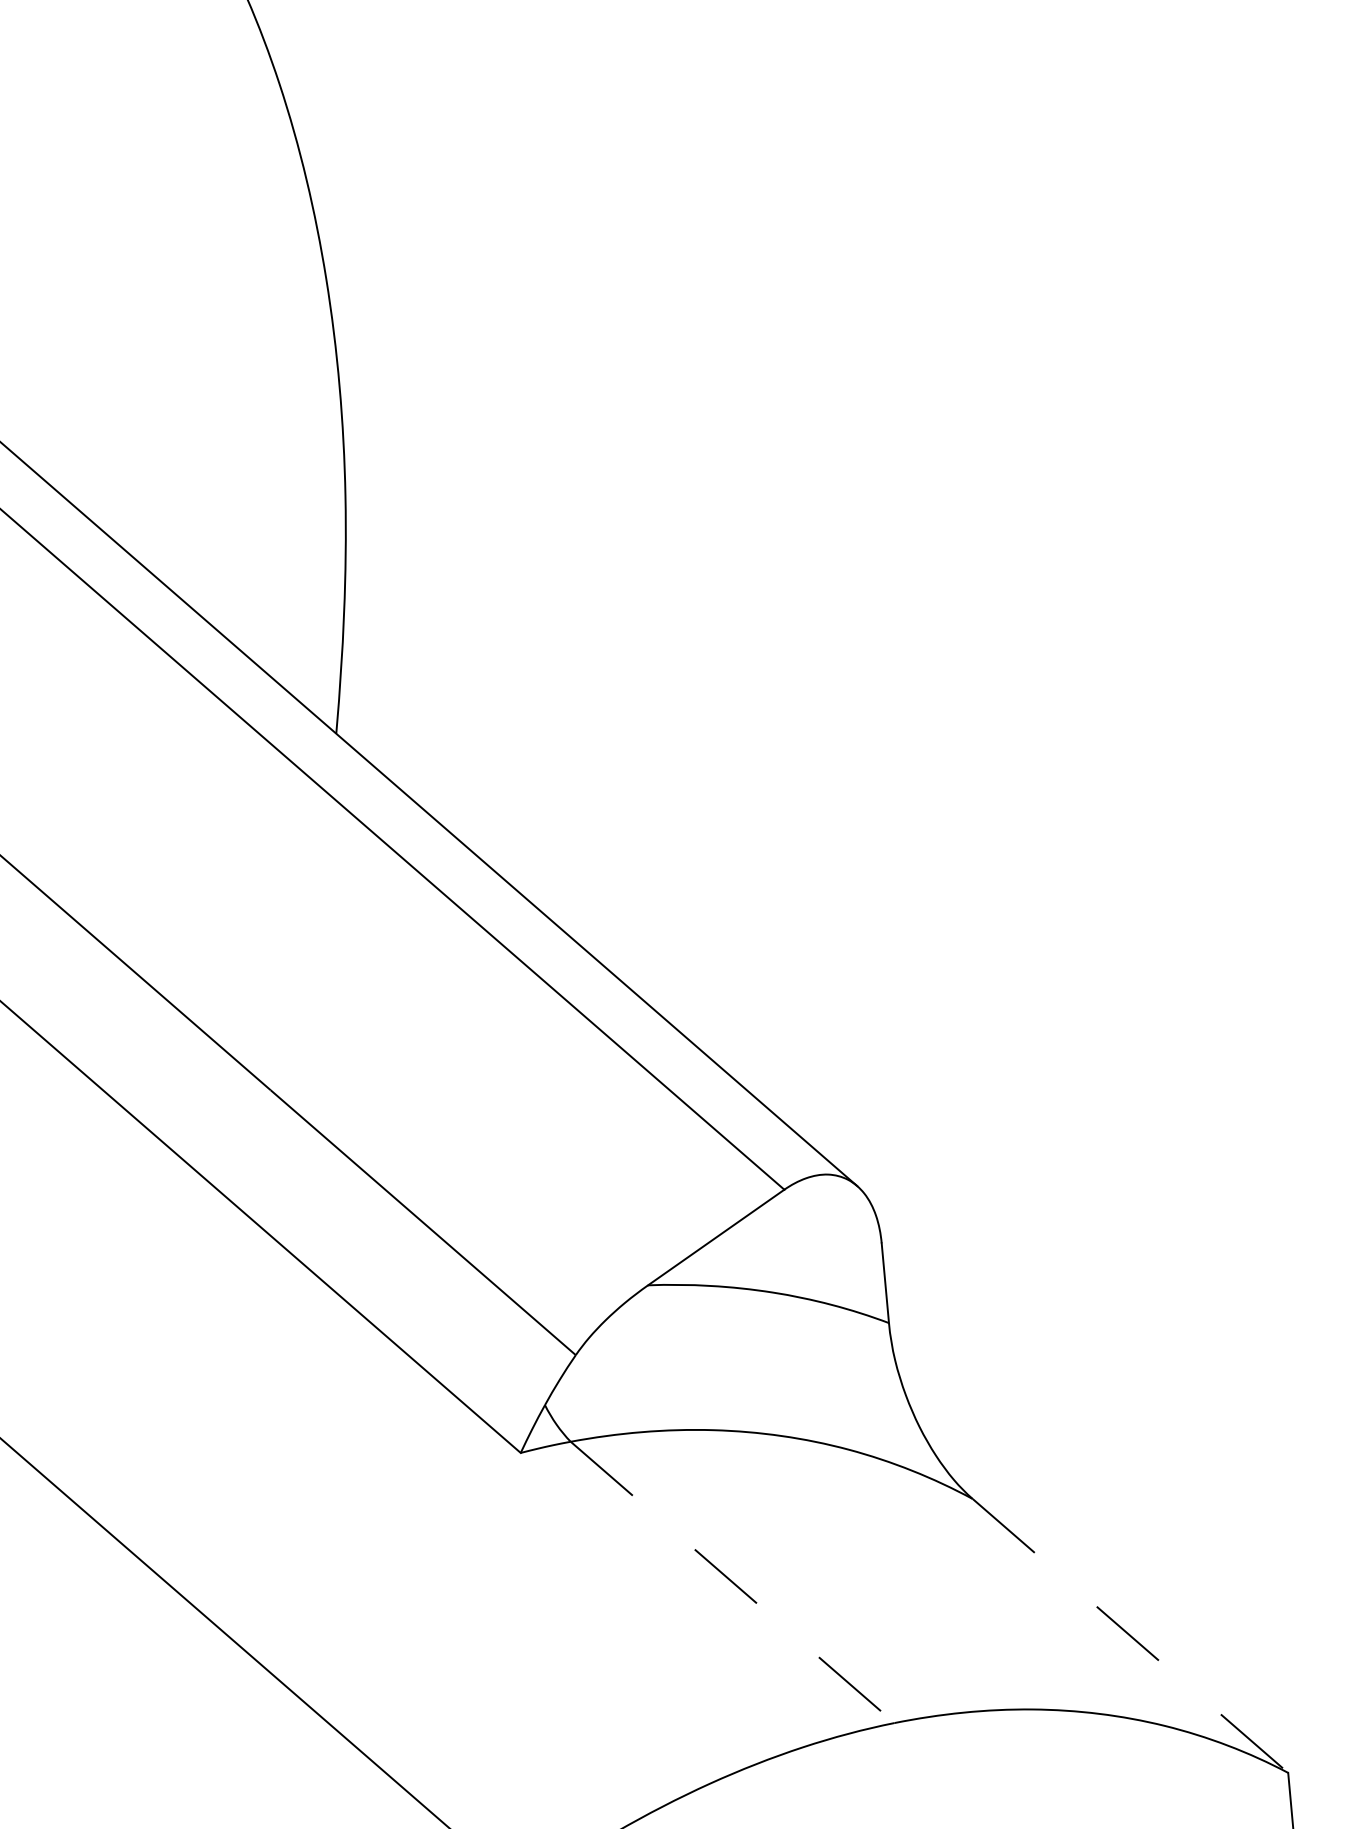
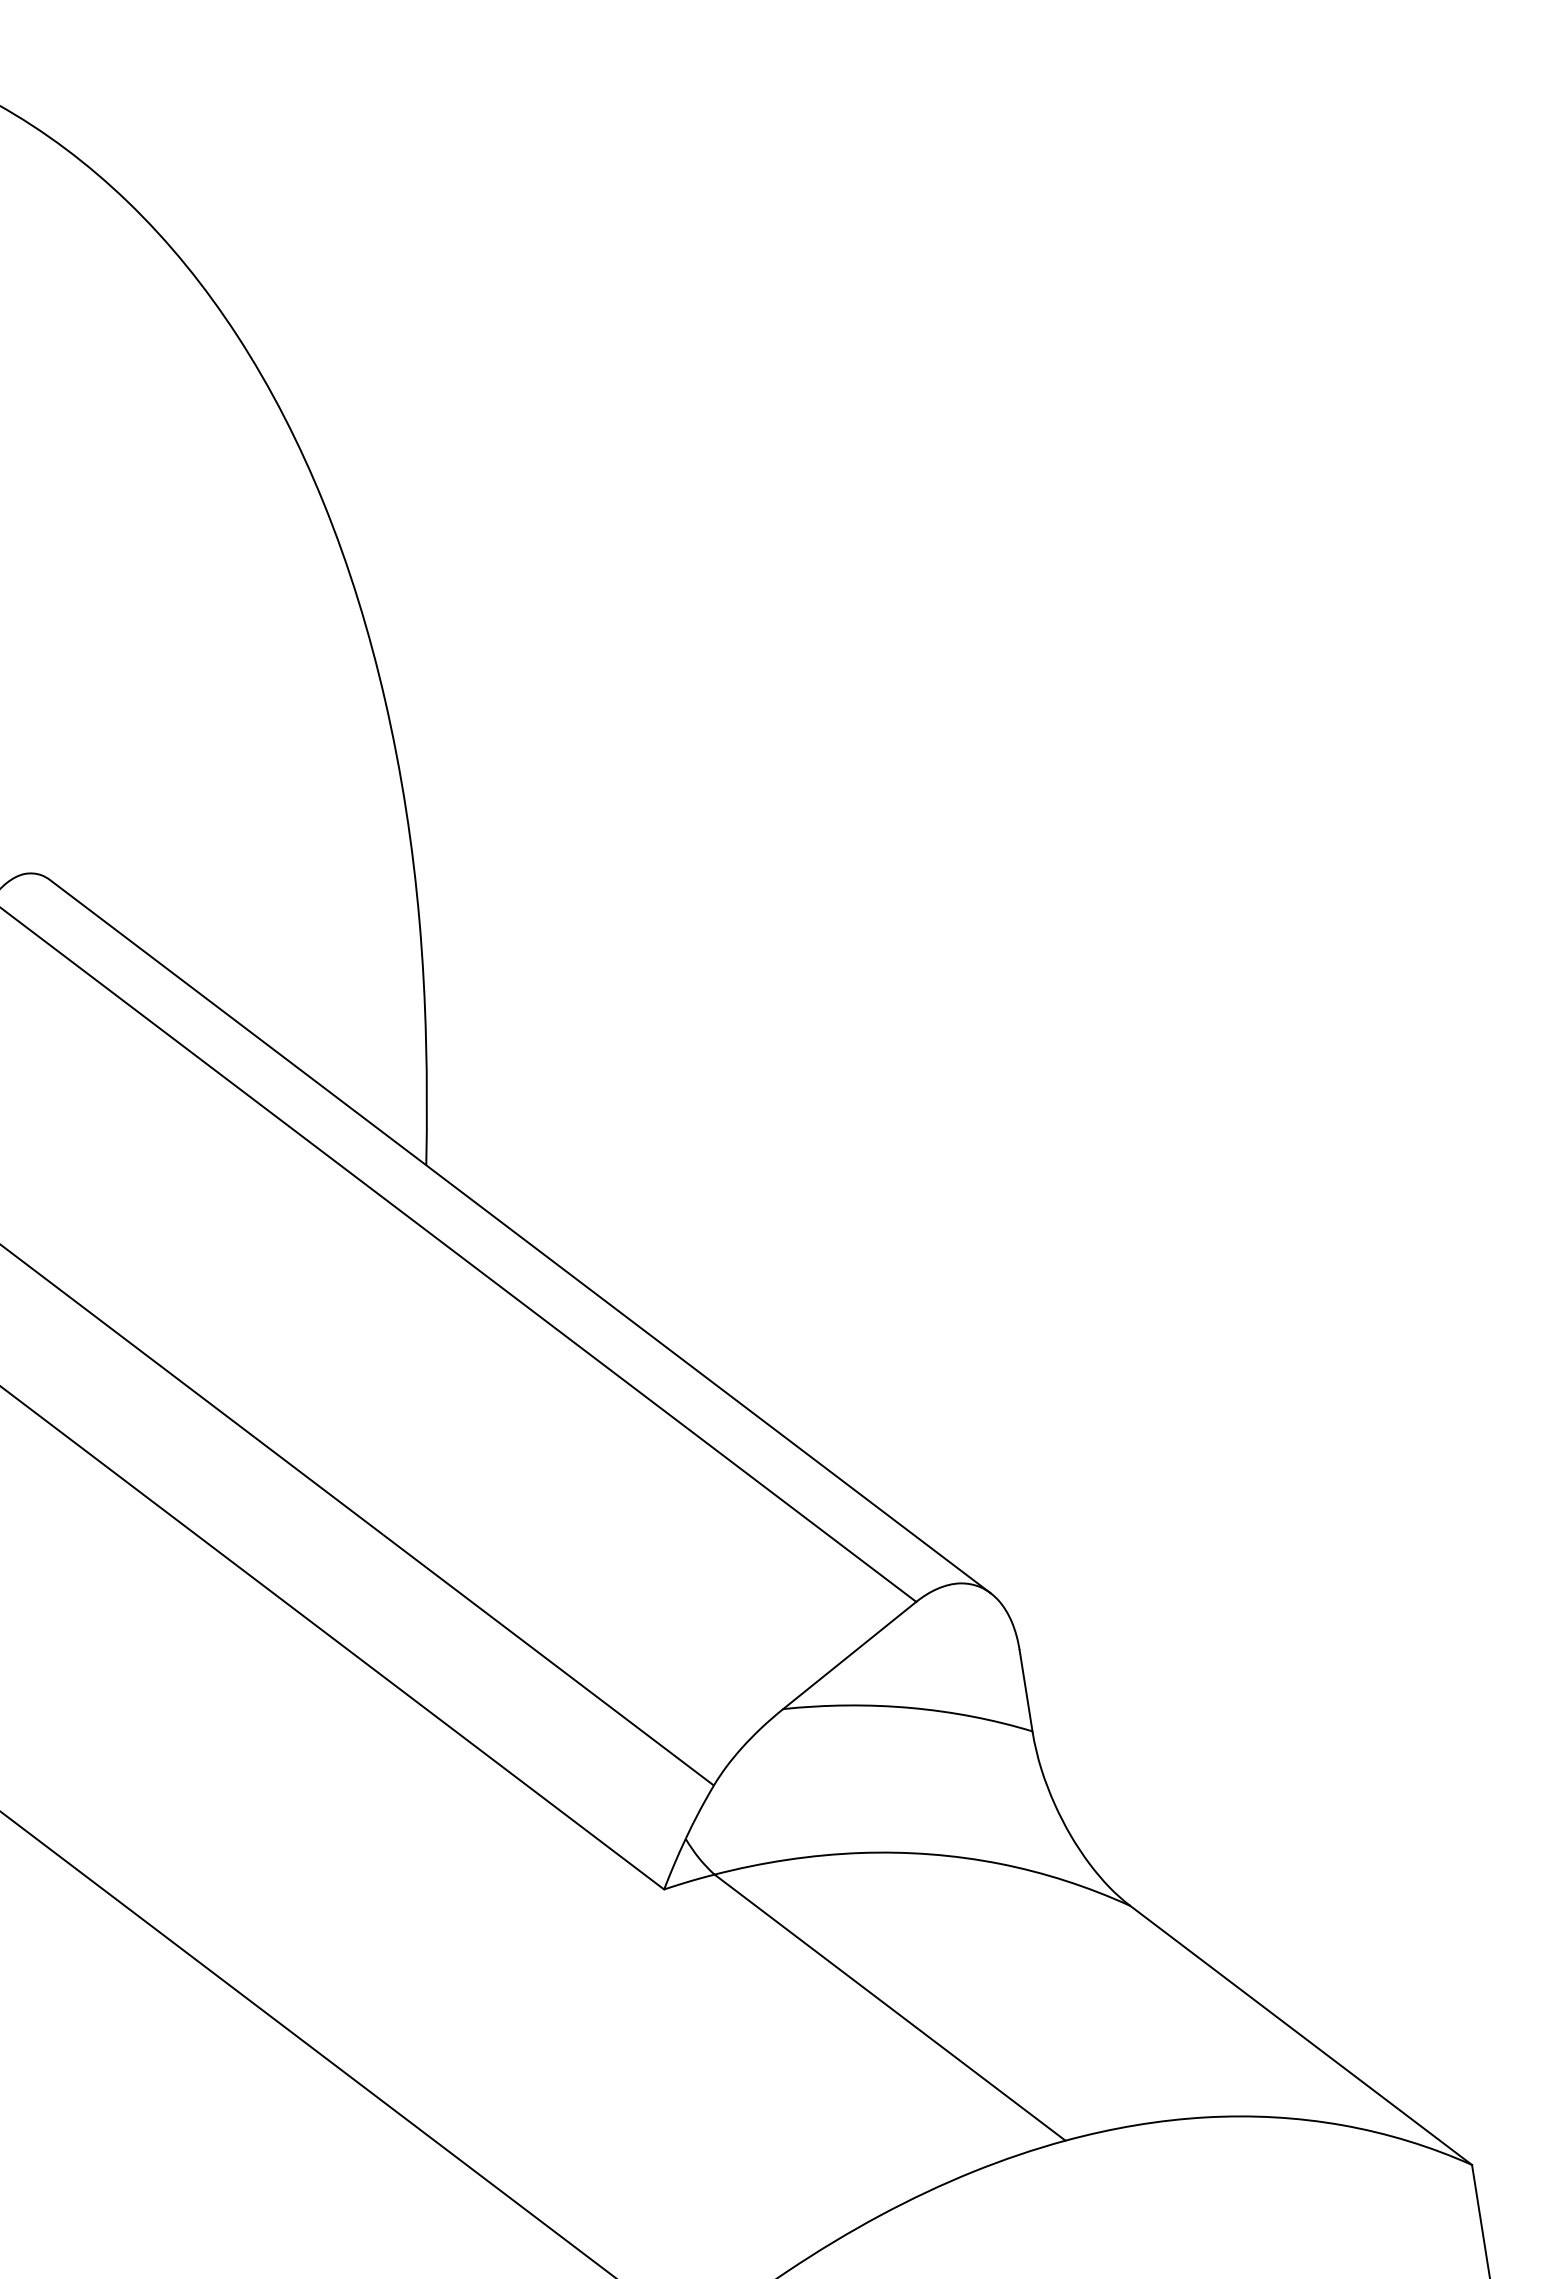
line: (733, 1582) -> (890, 2007), dashed -> solid
line: (1130, 1636) -> (1301, 2035), dashed -> solid

